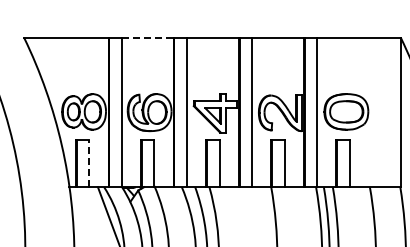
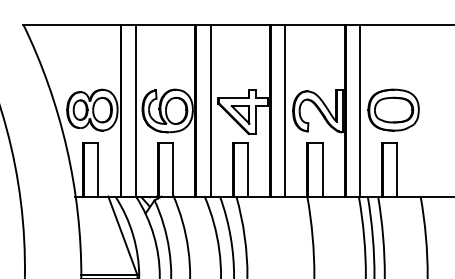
line: (147, 37) -> (165, 24), dashed -> solid
line: (89, 163) -> (98, 169), dashed -> solid

